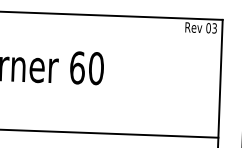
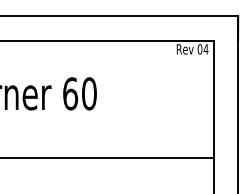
text: (214, 28) -> (205, 49), 03 -> 04

